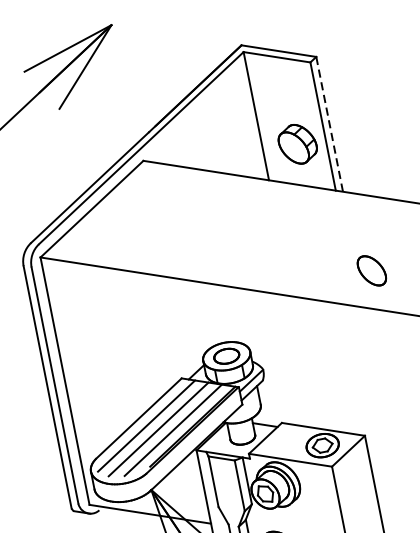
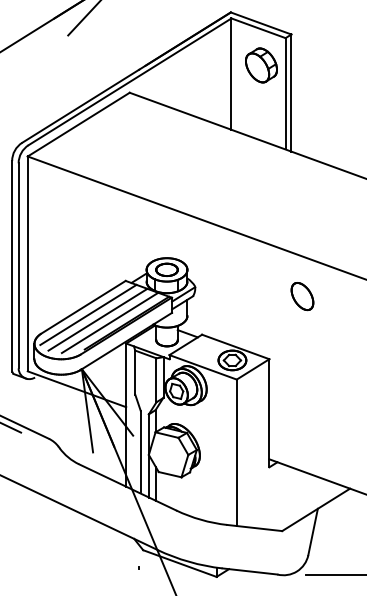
line: (329, 124) -> (291, 93), dashed -> solid
part: (297, 144) -> (261, 65), moved
part: (371, 270) -> (302, 296), moved

